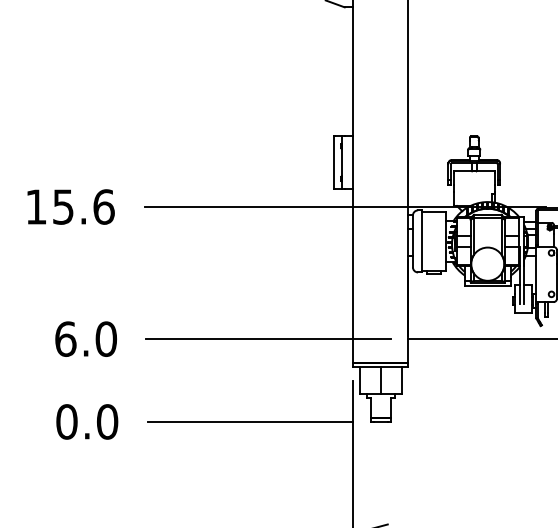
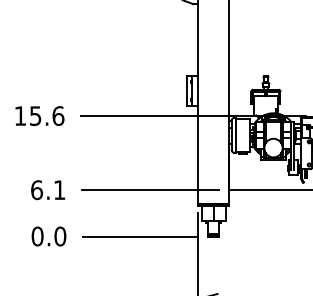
text: (105, 339) -> (59, 190), 6.0 -> 6.1

